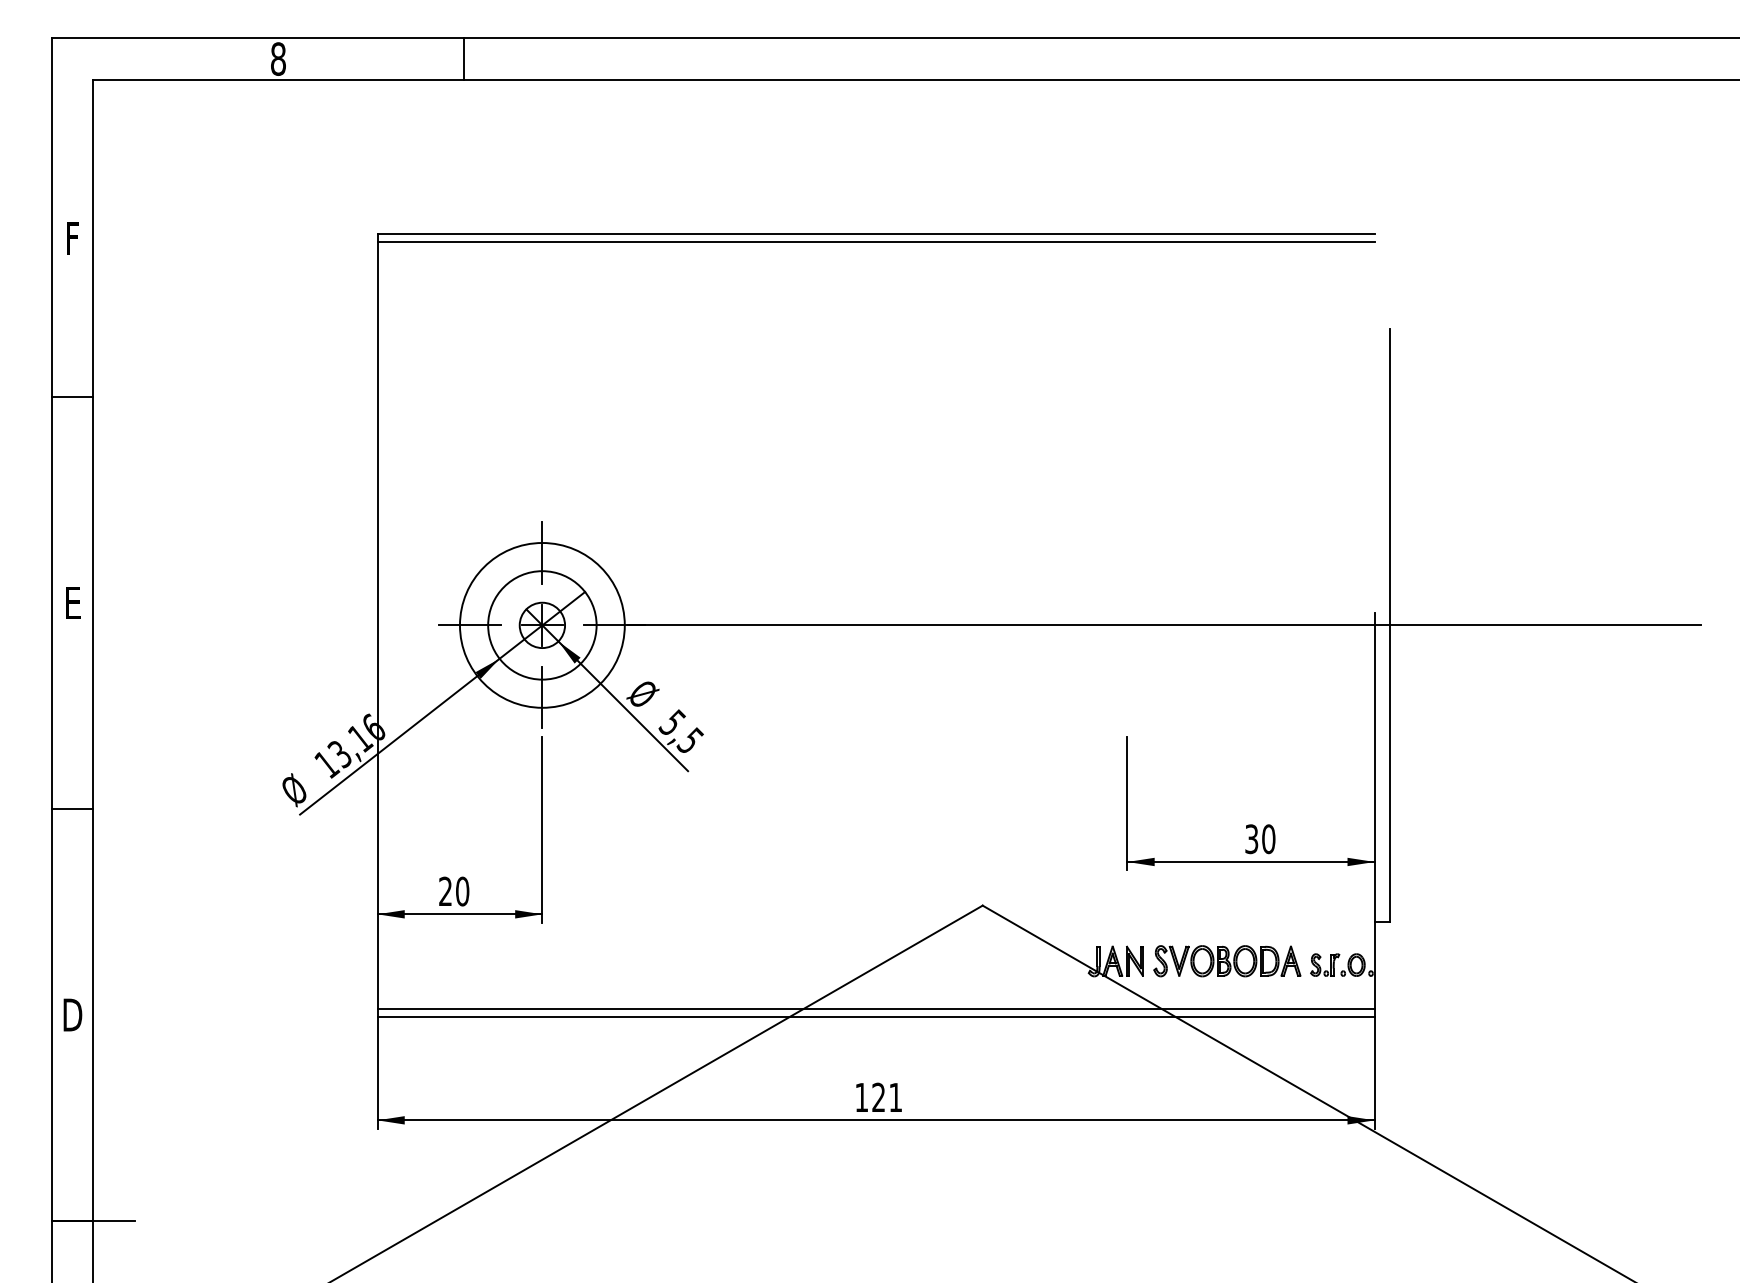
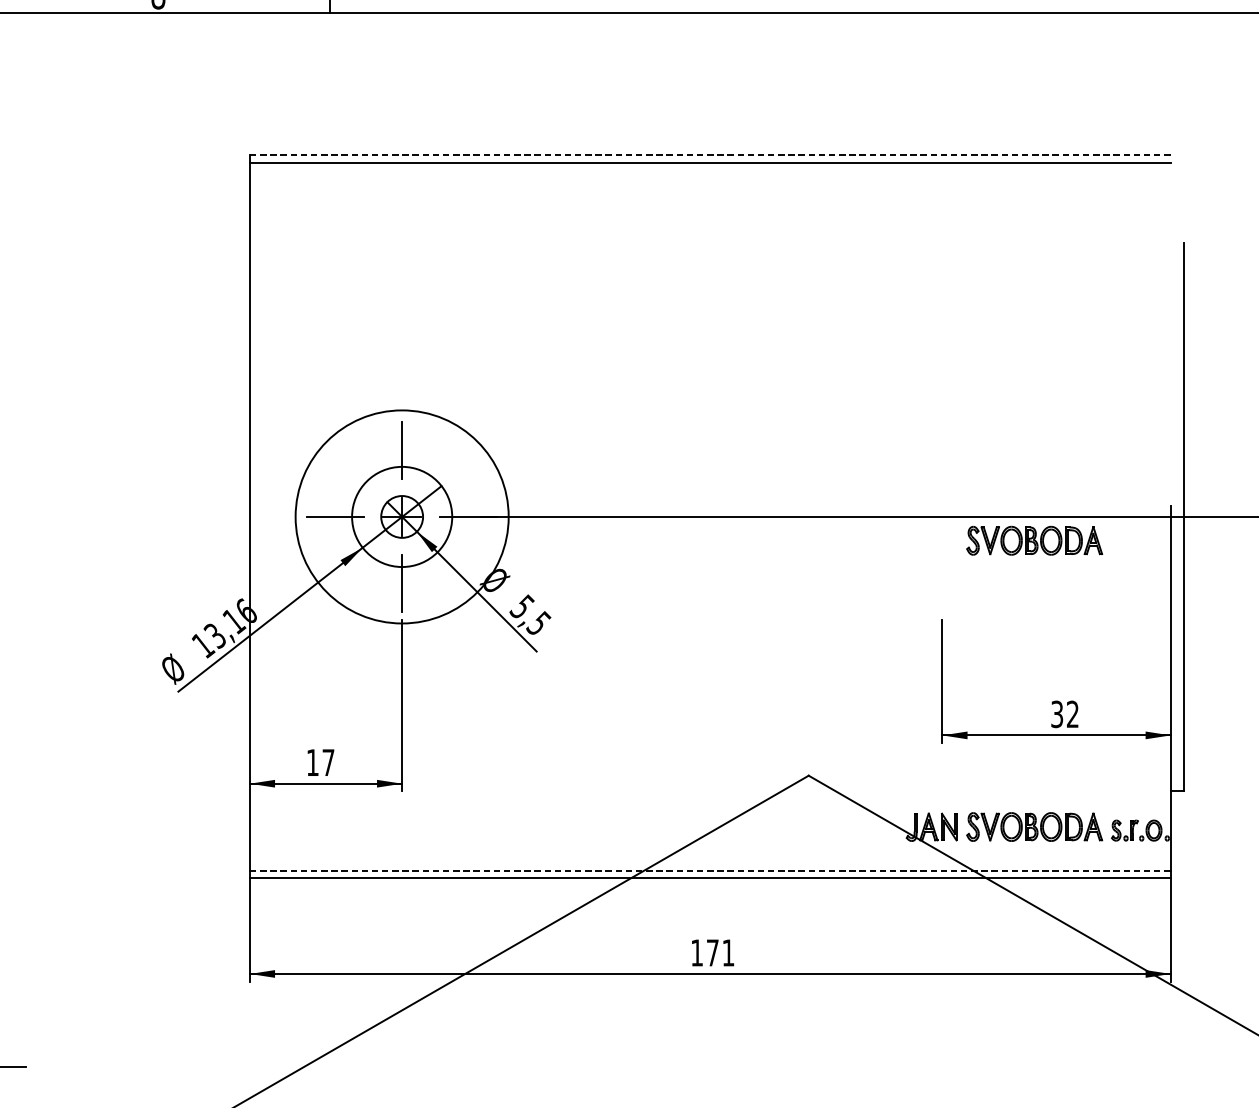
line: (876, 233) -> (710, 155), solid -> dashed
circle: (541, 625) -> (401, 517), size x1.4
part: (1227, 651) -> (1034, 541), added
text: (1268, 839) -> (1072, 714), 30 -> 32
text: (454, 891) -> (321, 762), 20 -> 17
line: (876, 1008) -> (710, 870), solid -> dashed
text: (878, 1096) -> (712, 951), 121 -> 171

